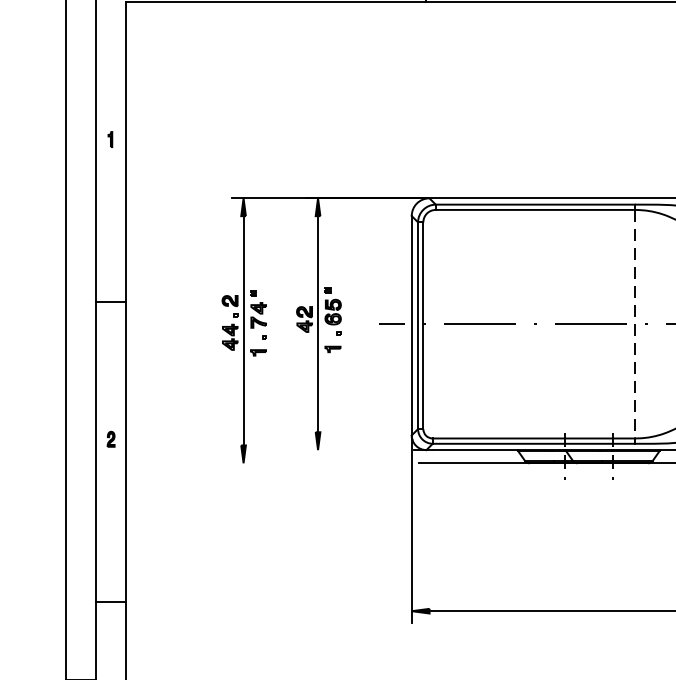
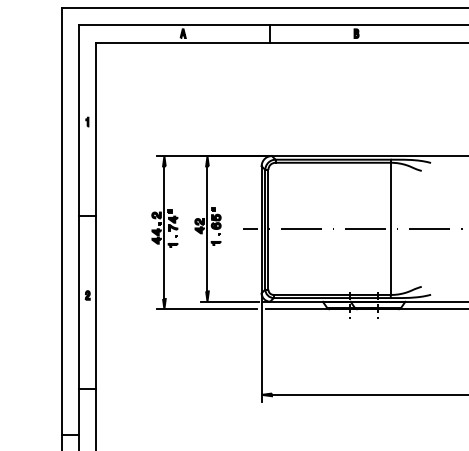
line: (634, 325) -> (390, 229), dashed -> solid
line: (356, 449) -> (229, 301), added
line: (316, 463) -> (206, 309), added

